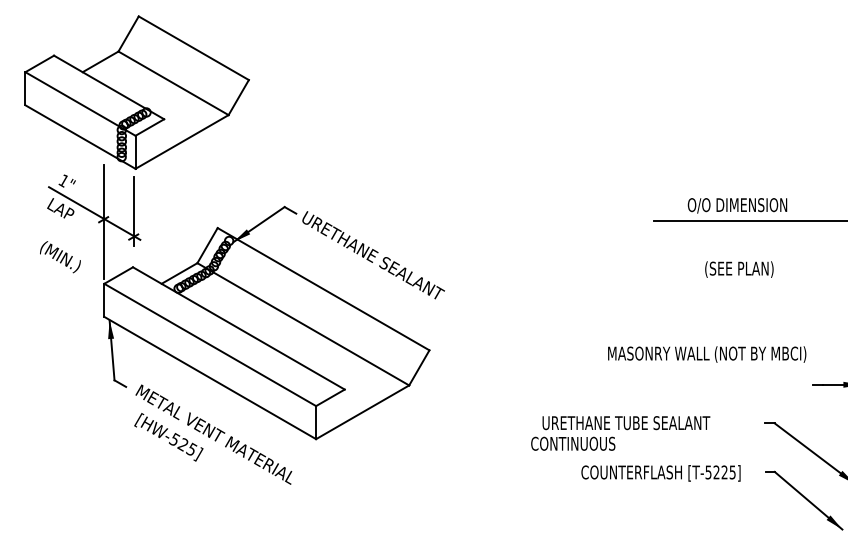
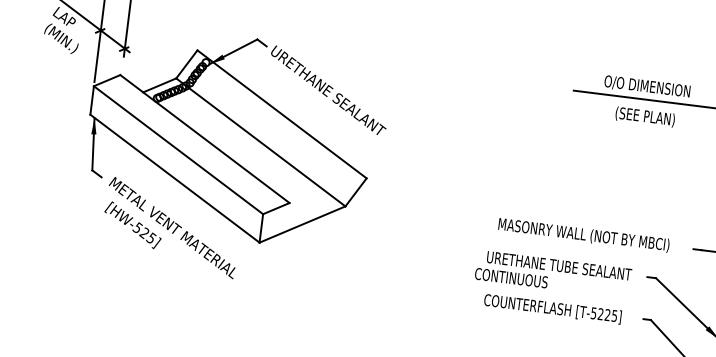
text: (60, 257) -> (61, 39), moved
text: (739, 269) -> (645, 117), moved
text: (707, 354) -> (584, 235), moved
text: (620, 433) -> (553, 274), moved

